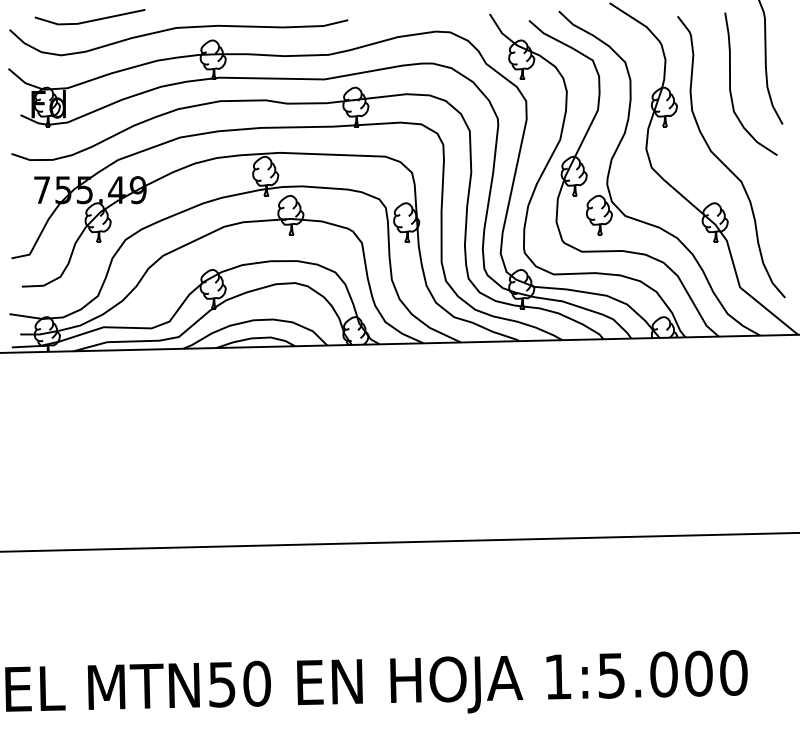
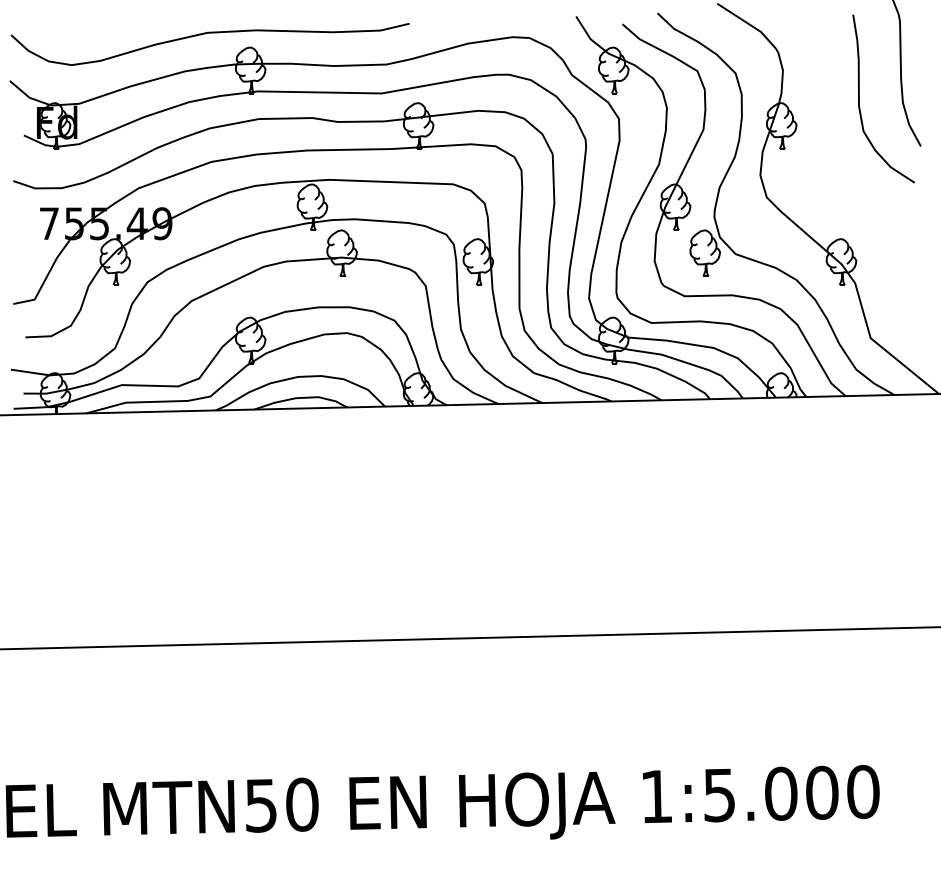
line: (90, 19) -> (106, 23), removed
curve: (724, 163) -> (852, 192), removed

